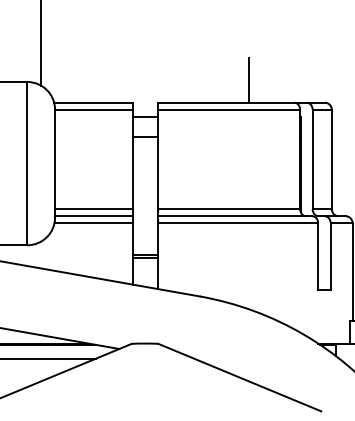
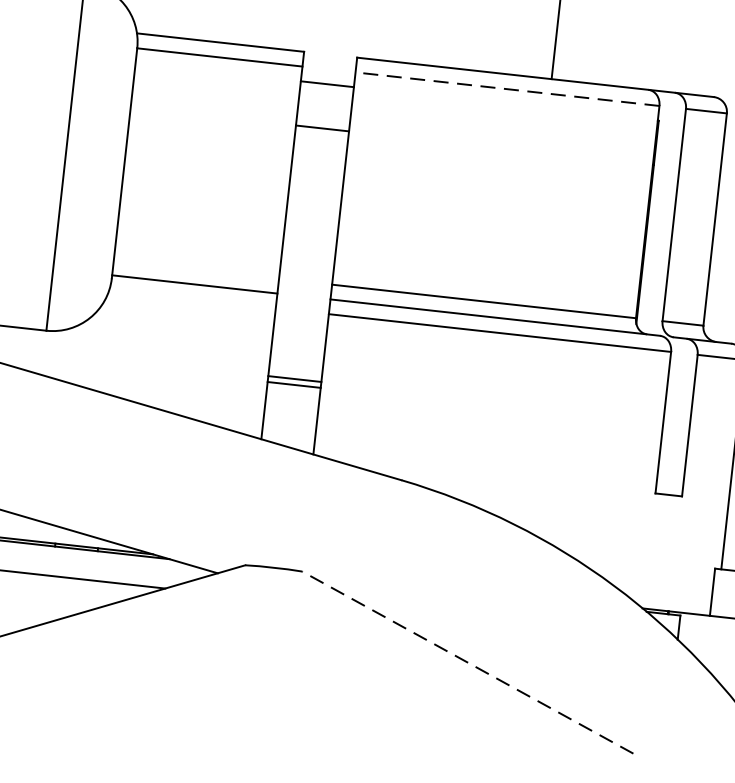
line: (228, 109) -> (506, 88), solid -> dashed
line: (93, 209) -> (195, 270), removed
line: (93, 223) -> (192, 299), removed
line: (239, 377) -> (467, 662), solid -> dashed

